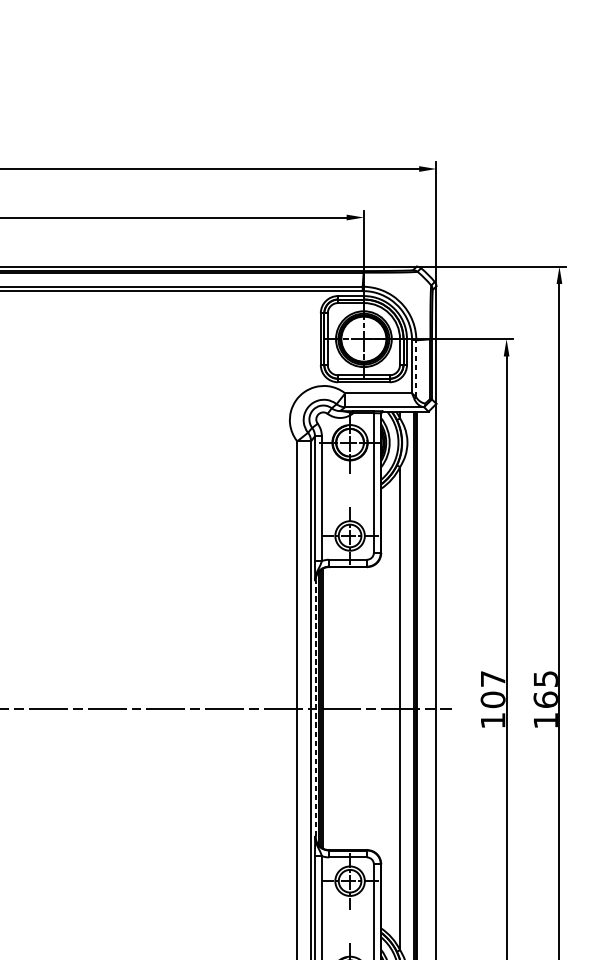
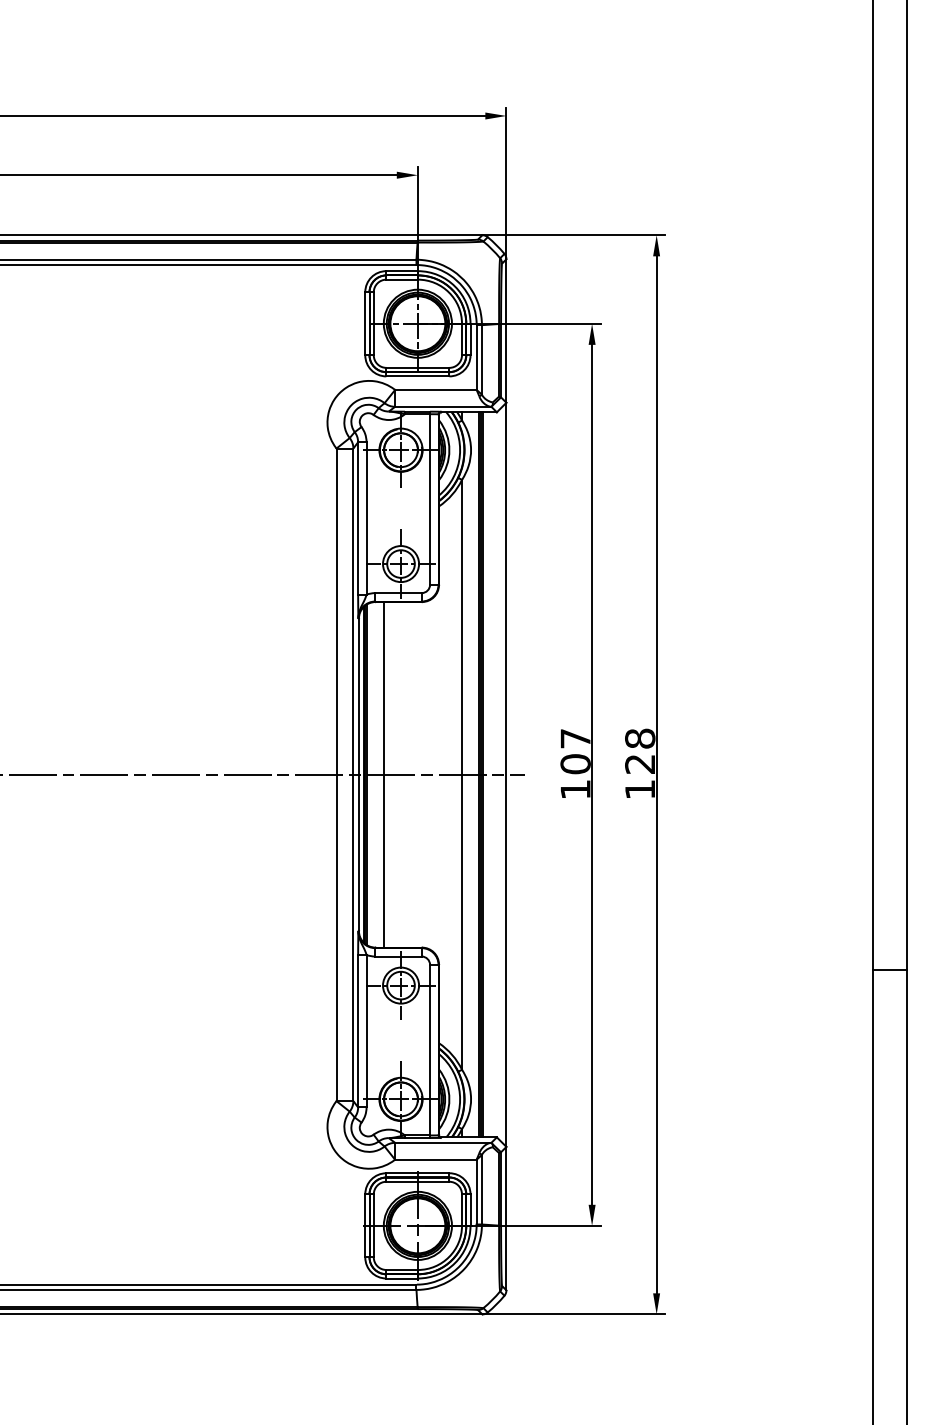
line: (415, 368) -> (481, 359), dashed -> solid
text: (546, 689) -> (640, 751), 165 -> 128
line: (315, 708) -> (358, 774), dashed -> solid
line: (336, 708) -> (384, 774), added

